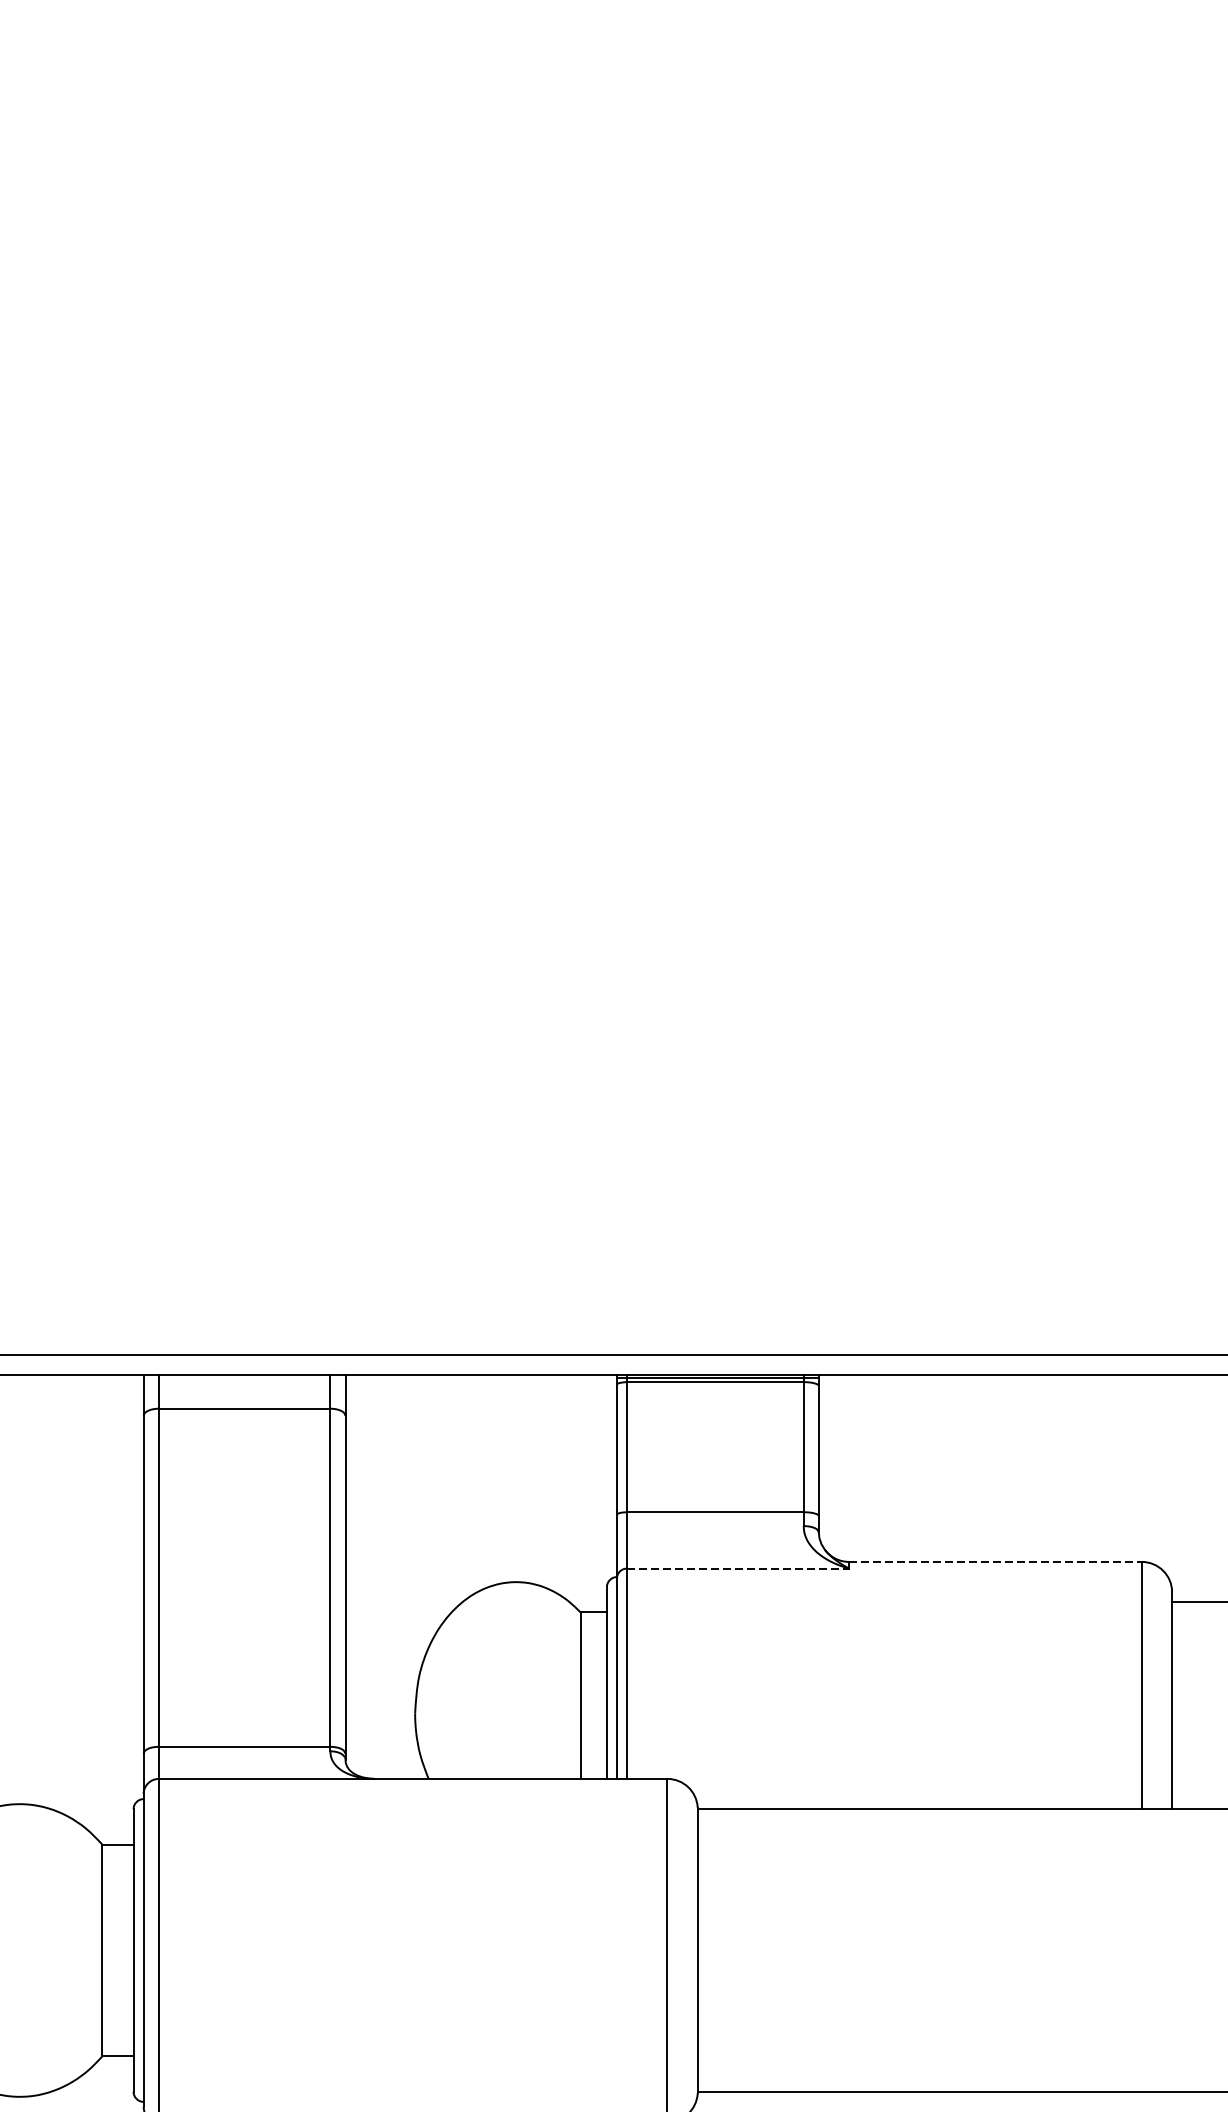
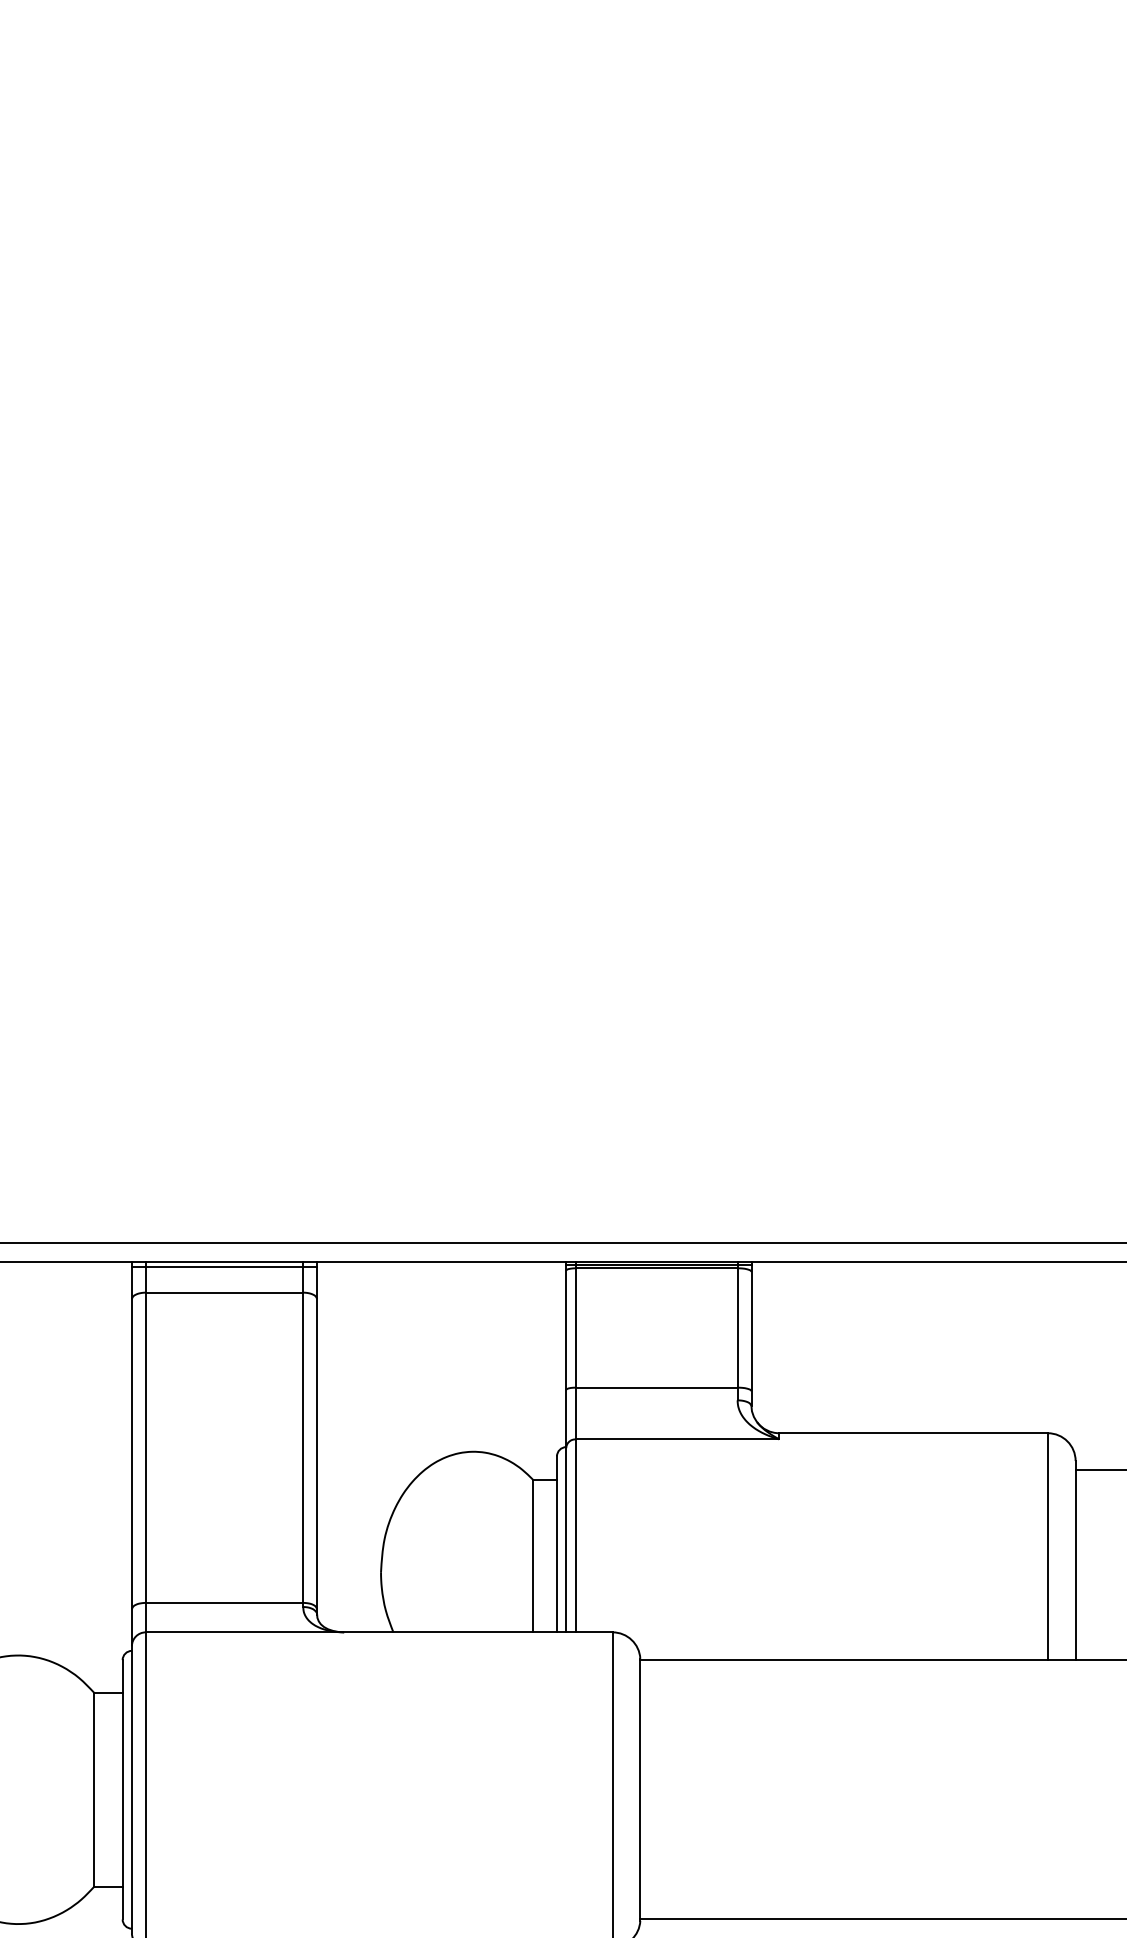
line: (244, 1380) -> (224, 1266), added
line: (996, 1562) -> (914, 1433), dashed -> solid
line: (738, 1568) -> (677, 1439), dashed -> solid

